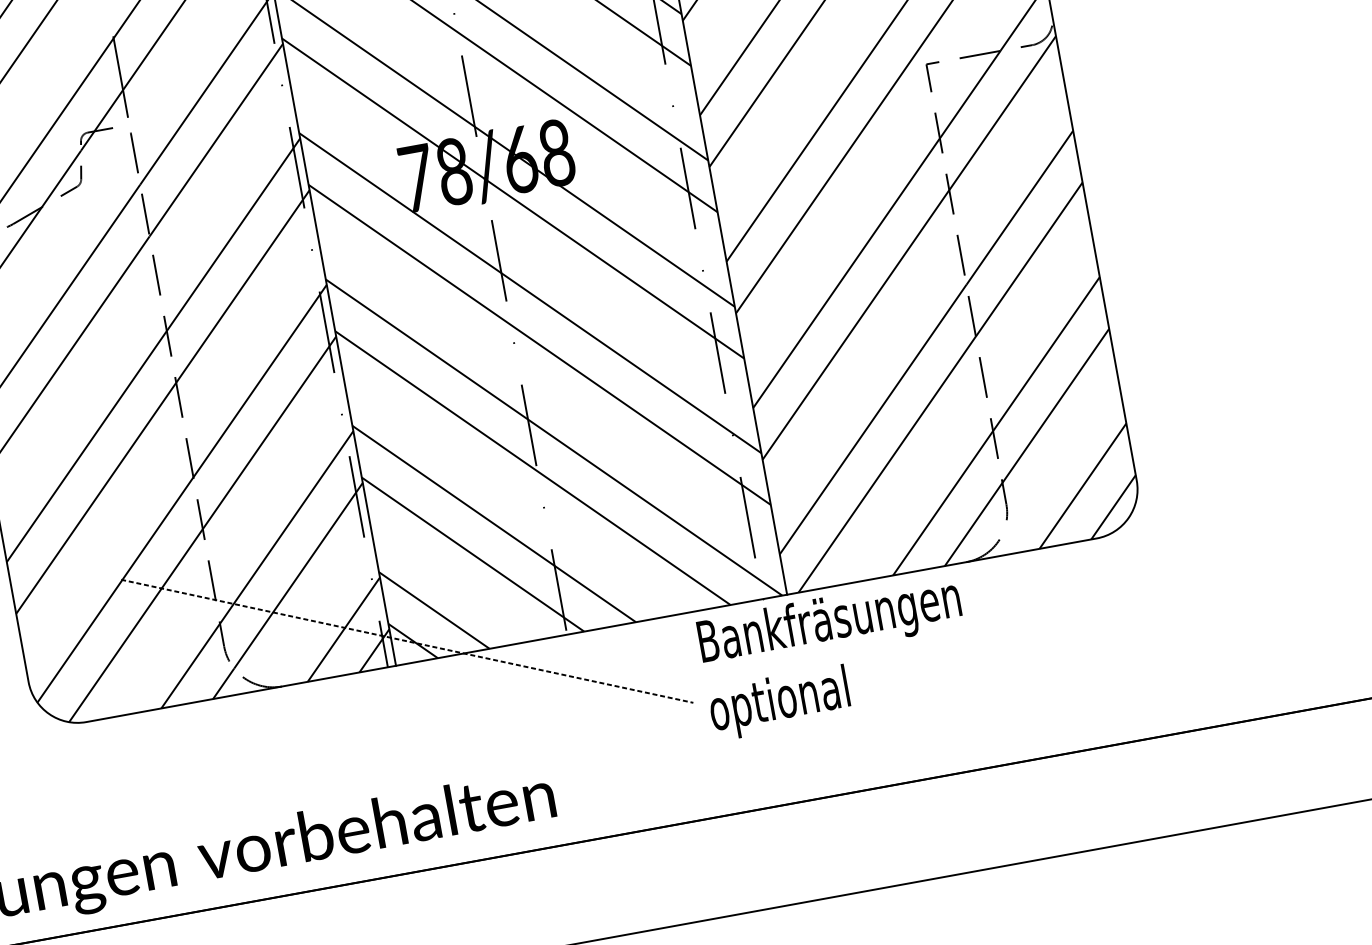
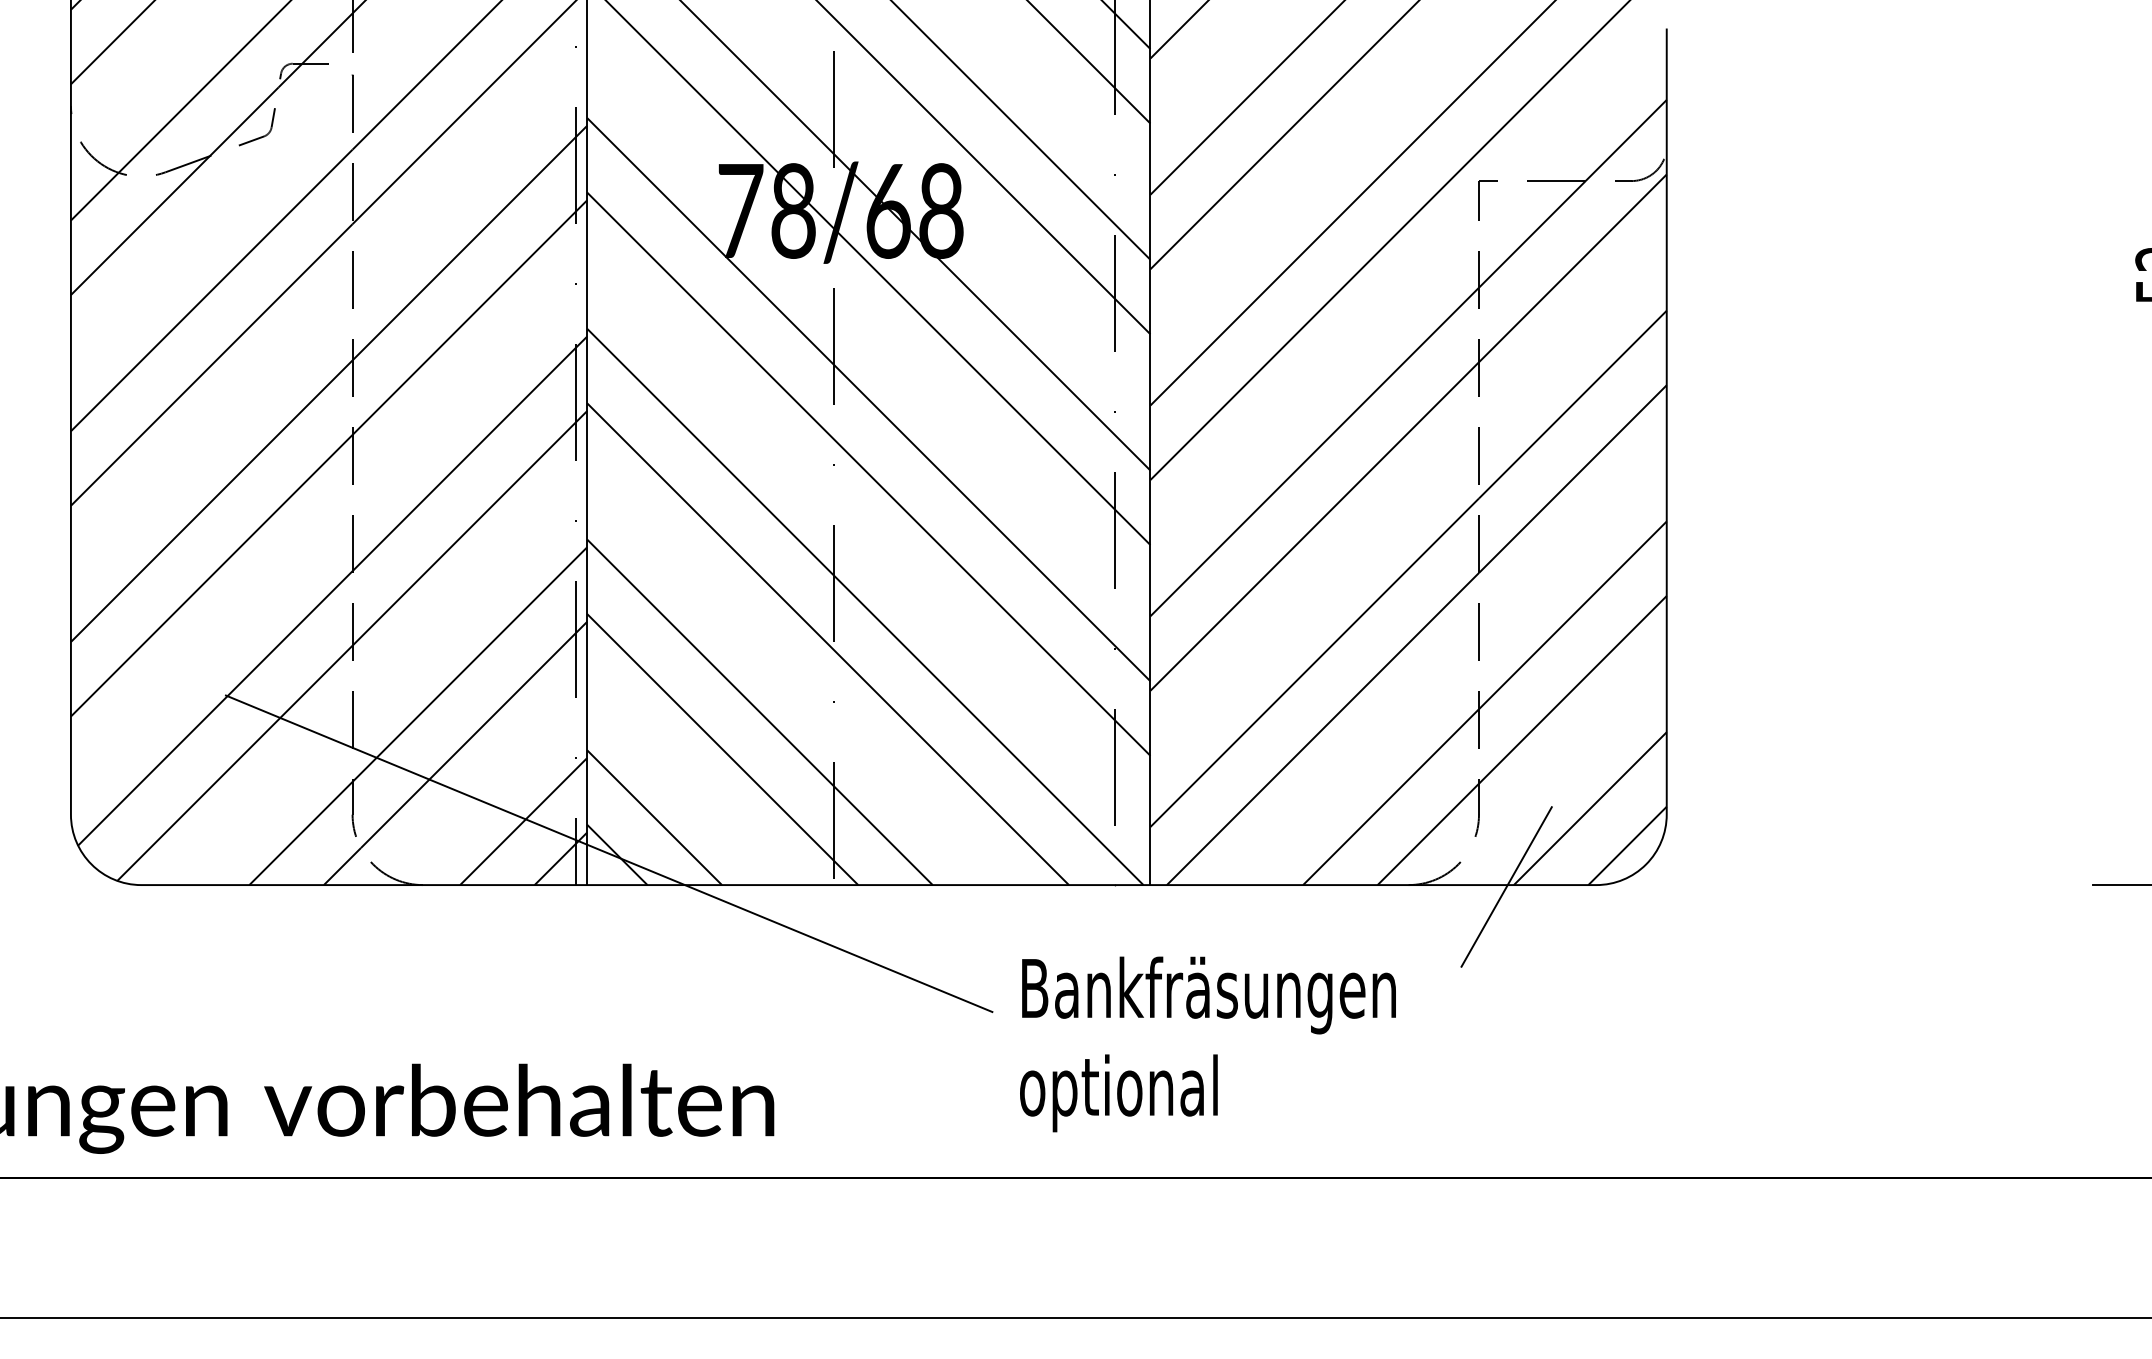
line: (1034, 550) -> (1506, 886), added
line: (407, 641) -> (609, 853), dashed -> solid
text: (835, 658) -> (1207, 1044), moved

